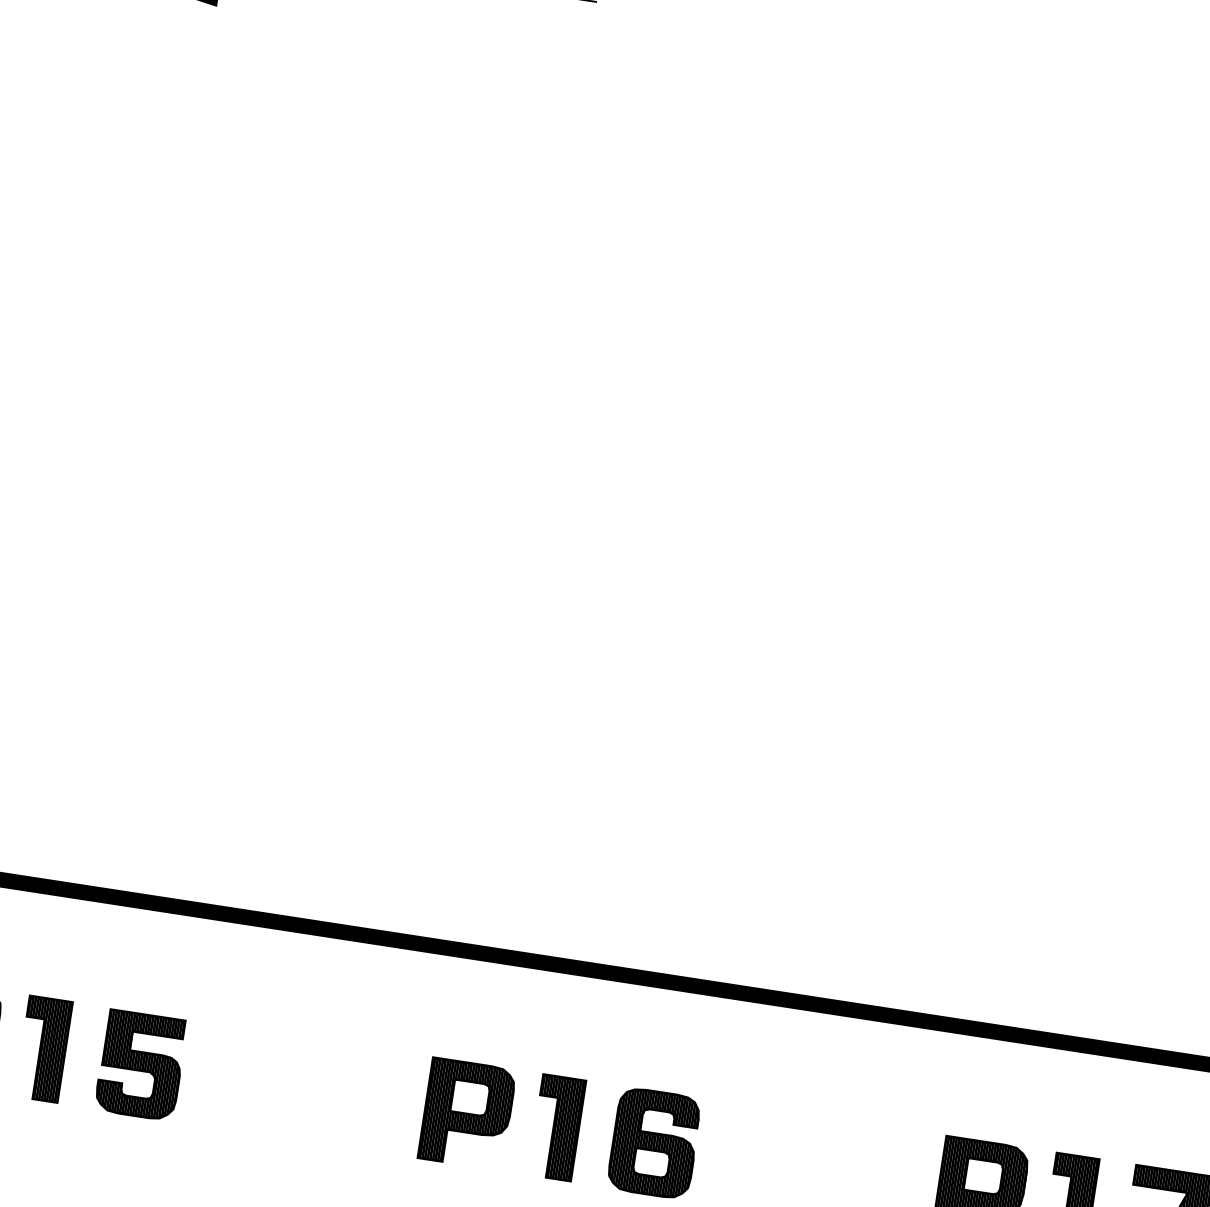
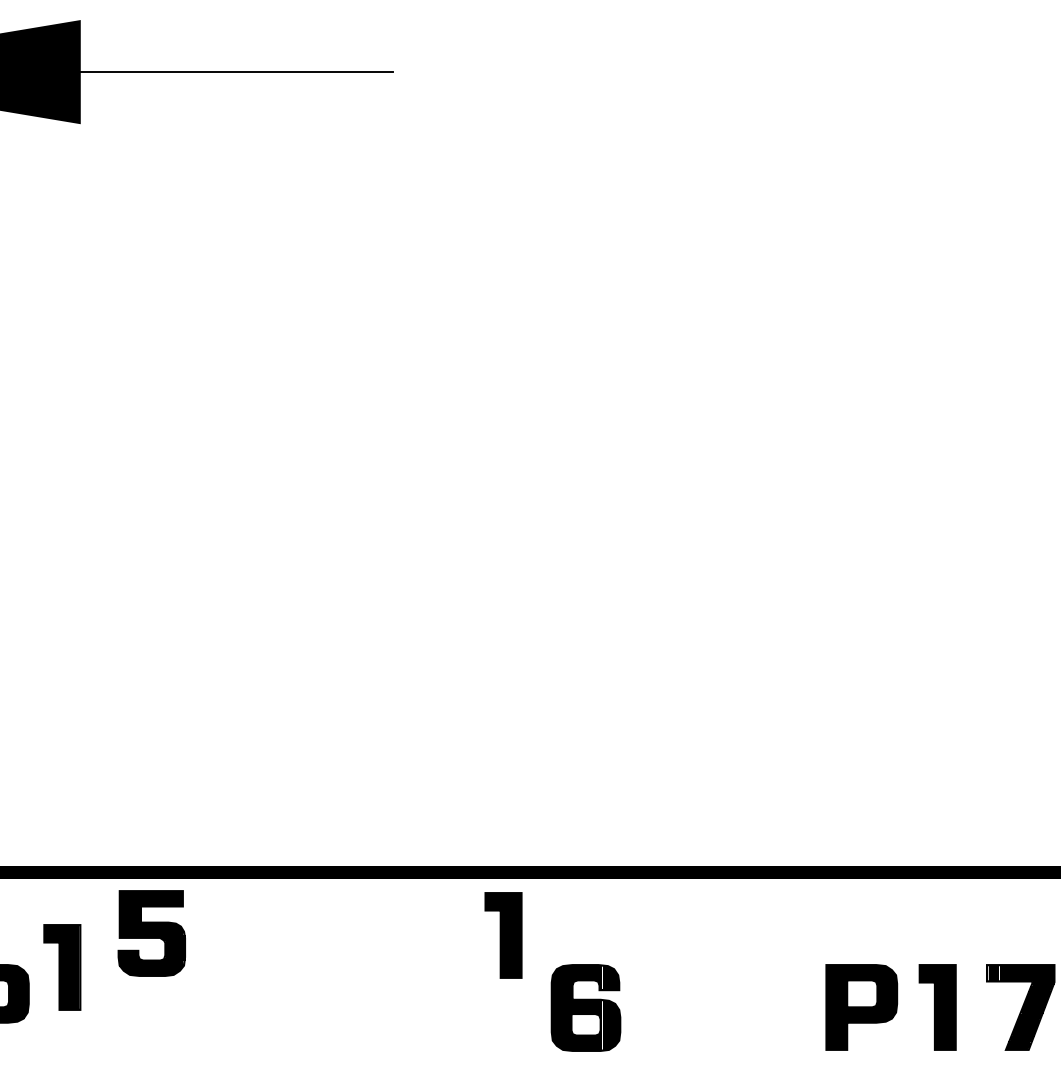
part: (43, 1049) -> (62, 967), moved
part: (140, 1065) -> (151, 933), moved
part: (467, 1114) -> (427, 1007), removed
part: (557, 1127) -> (503, 935), moved

